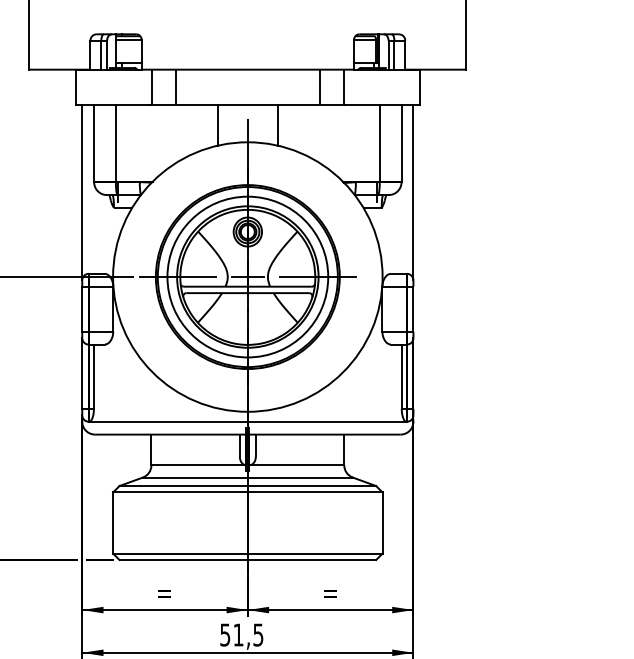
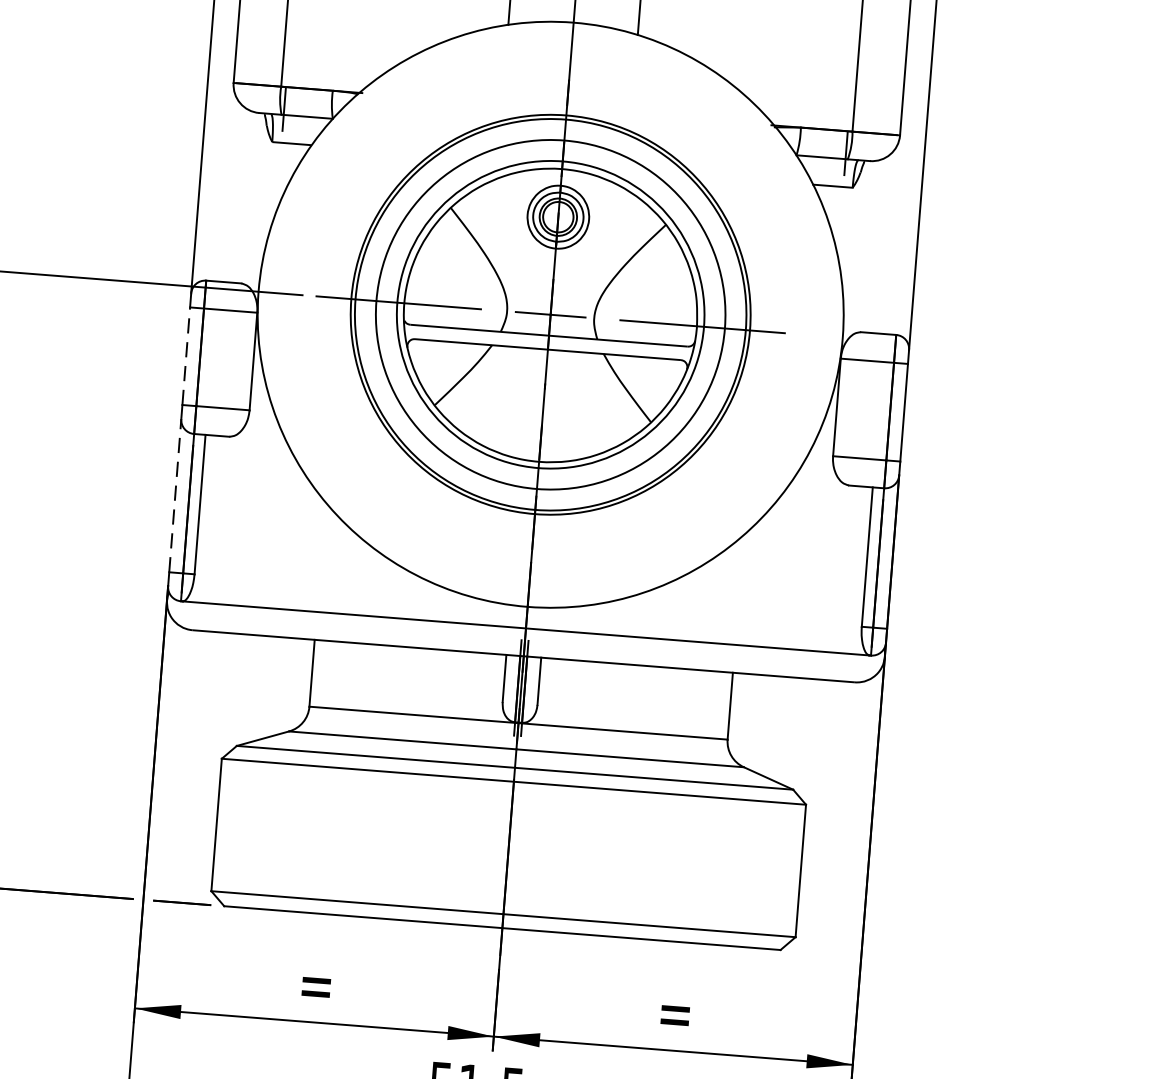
line: (82, 309) -> (186, 356), solid -> dashed
line: (82, 373) -> (175, 495), solid -> dashed

